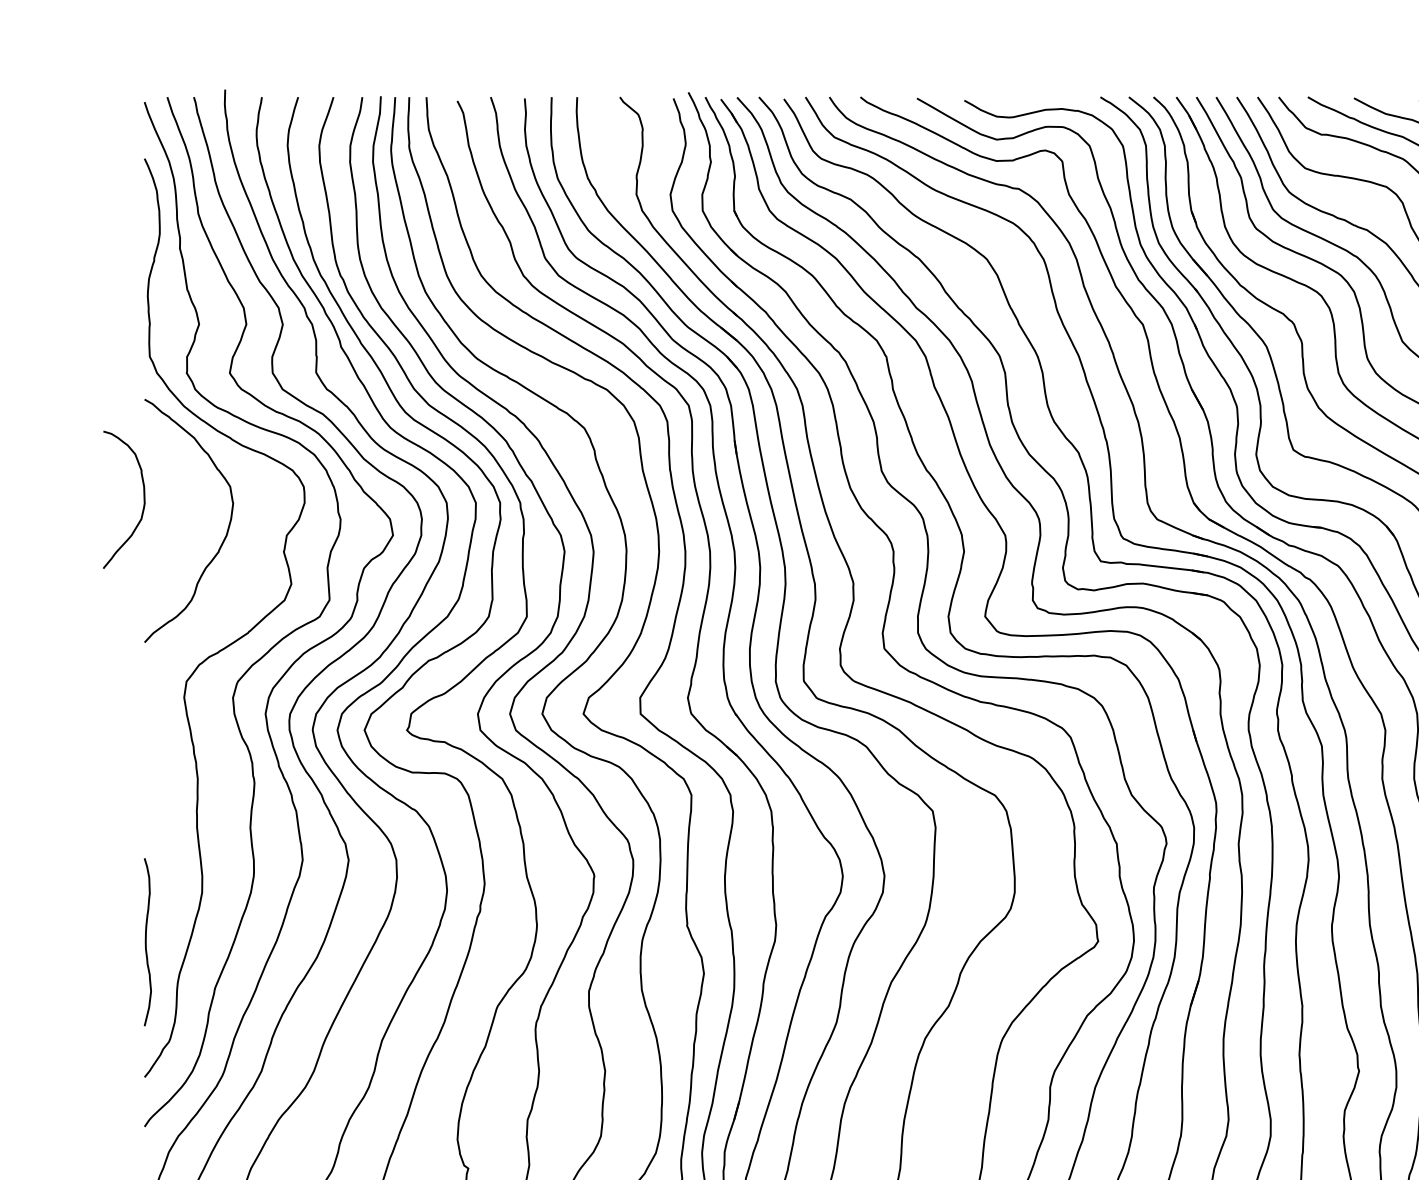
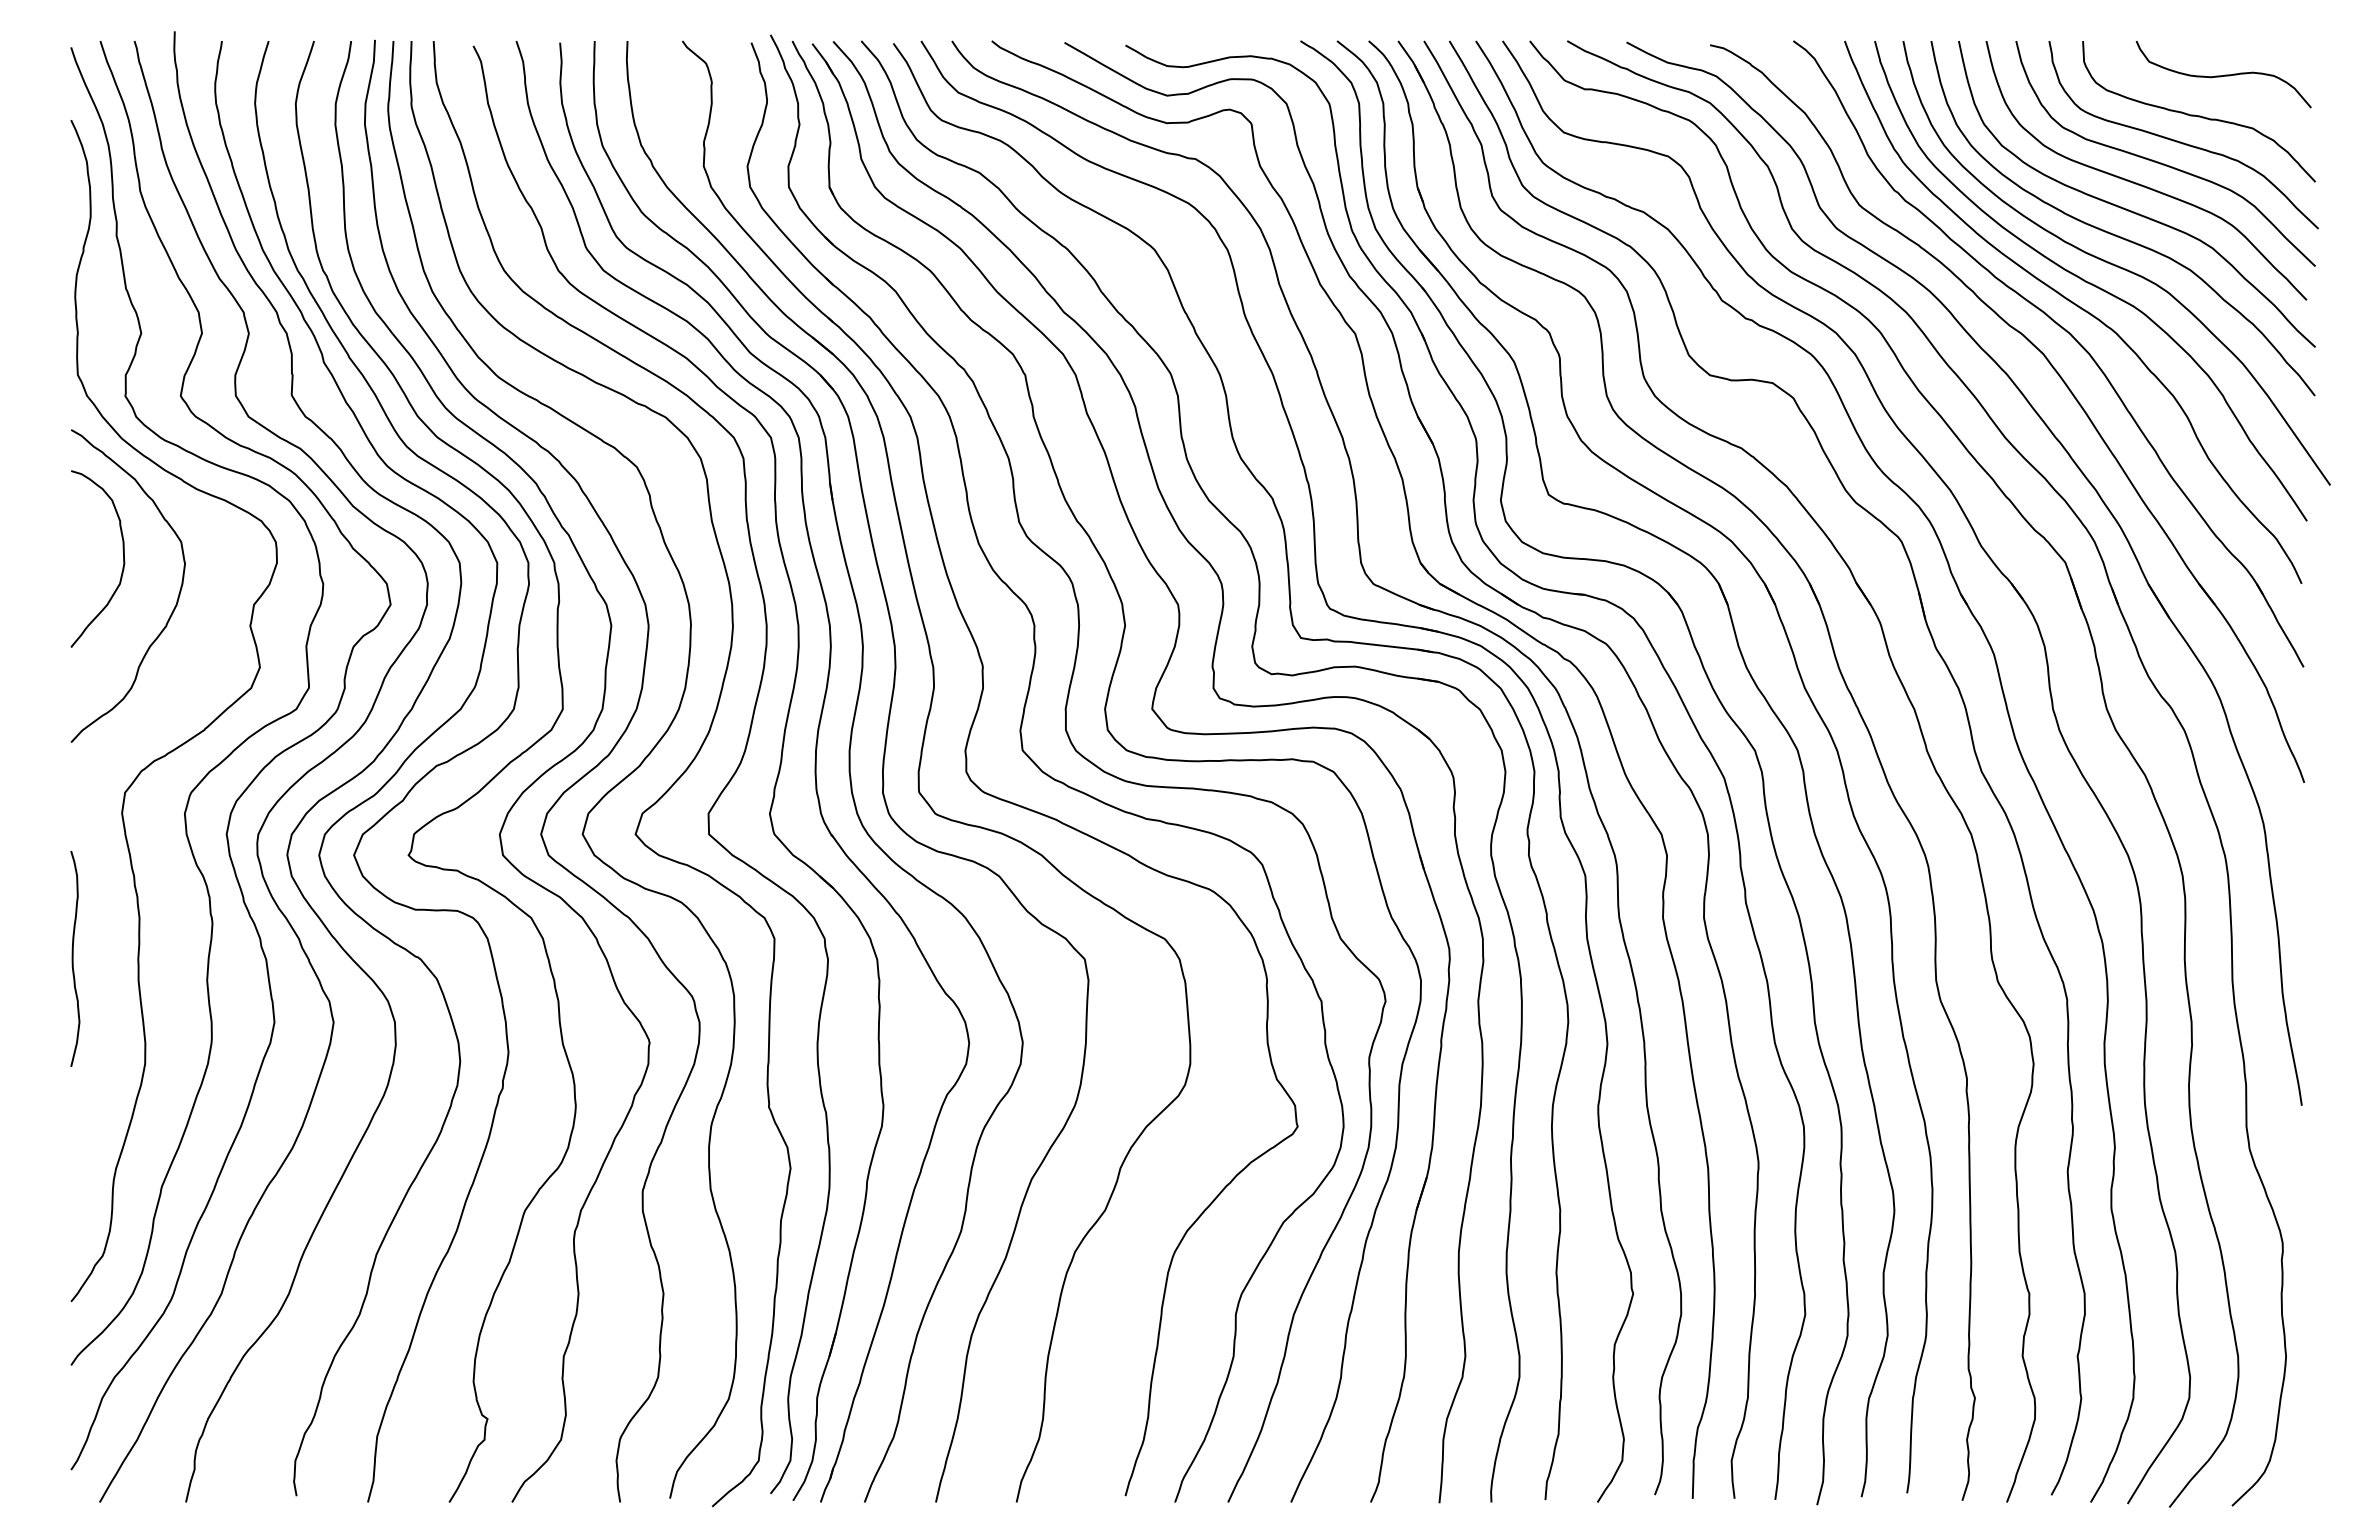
curve: (144, 499) -> (123, 558), moved
curve: (146, 941) -> (73, 958), moved

